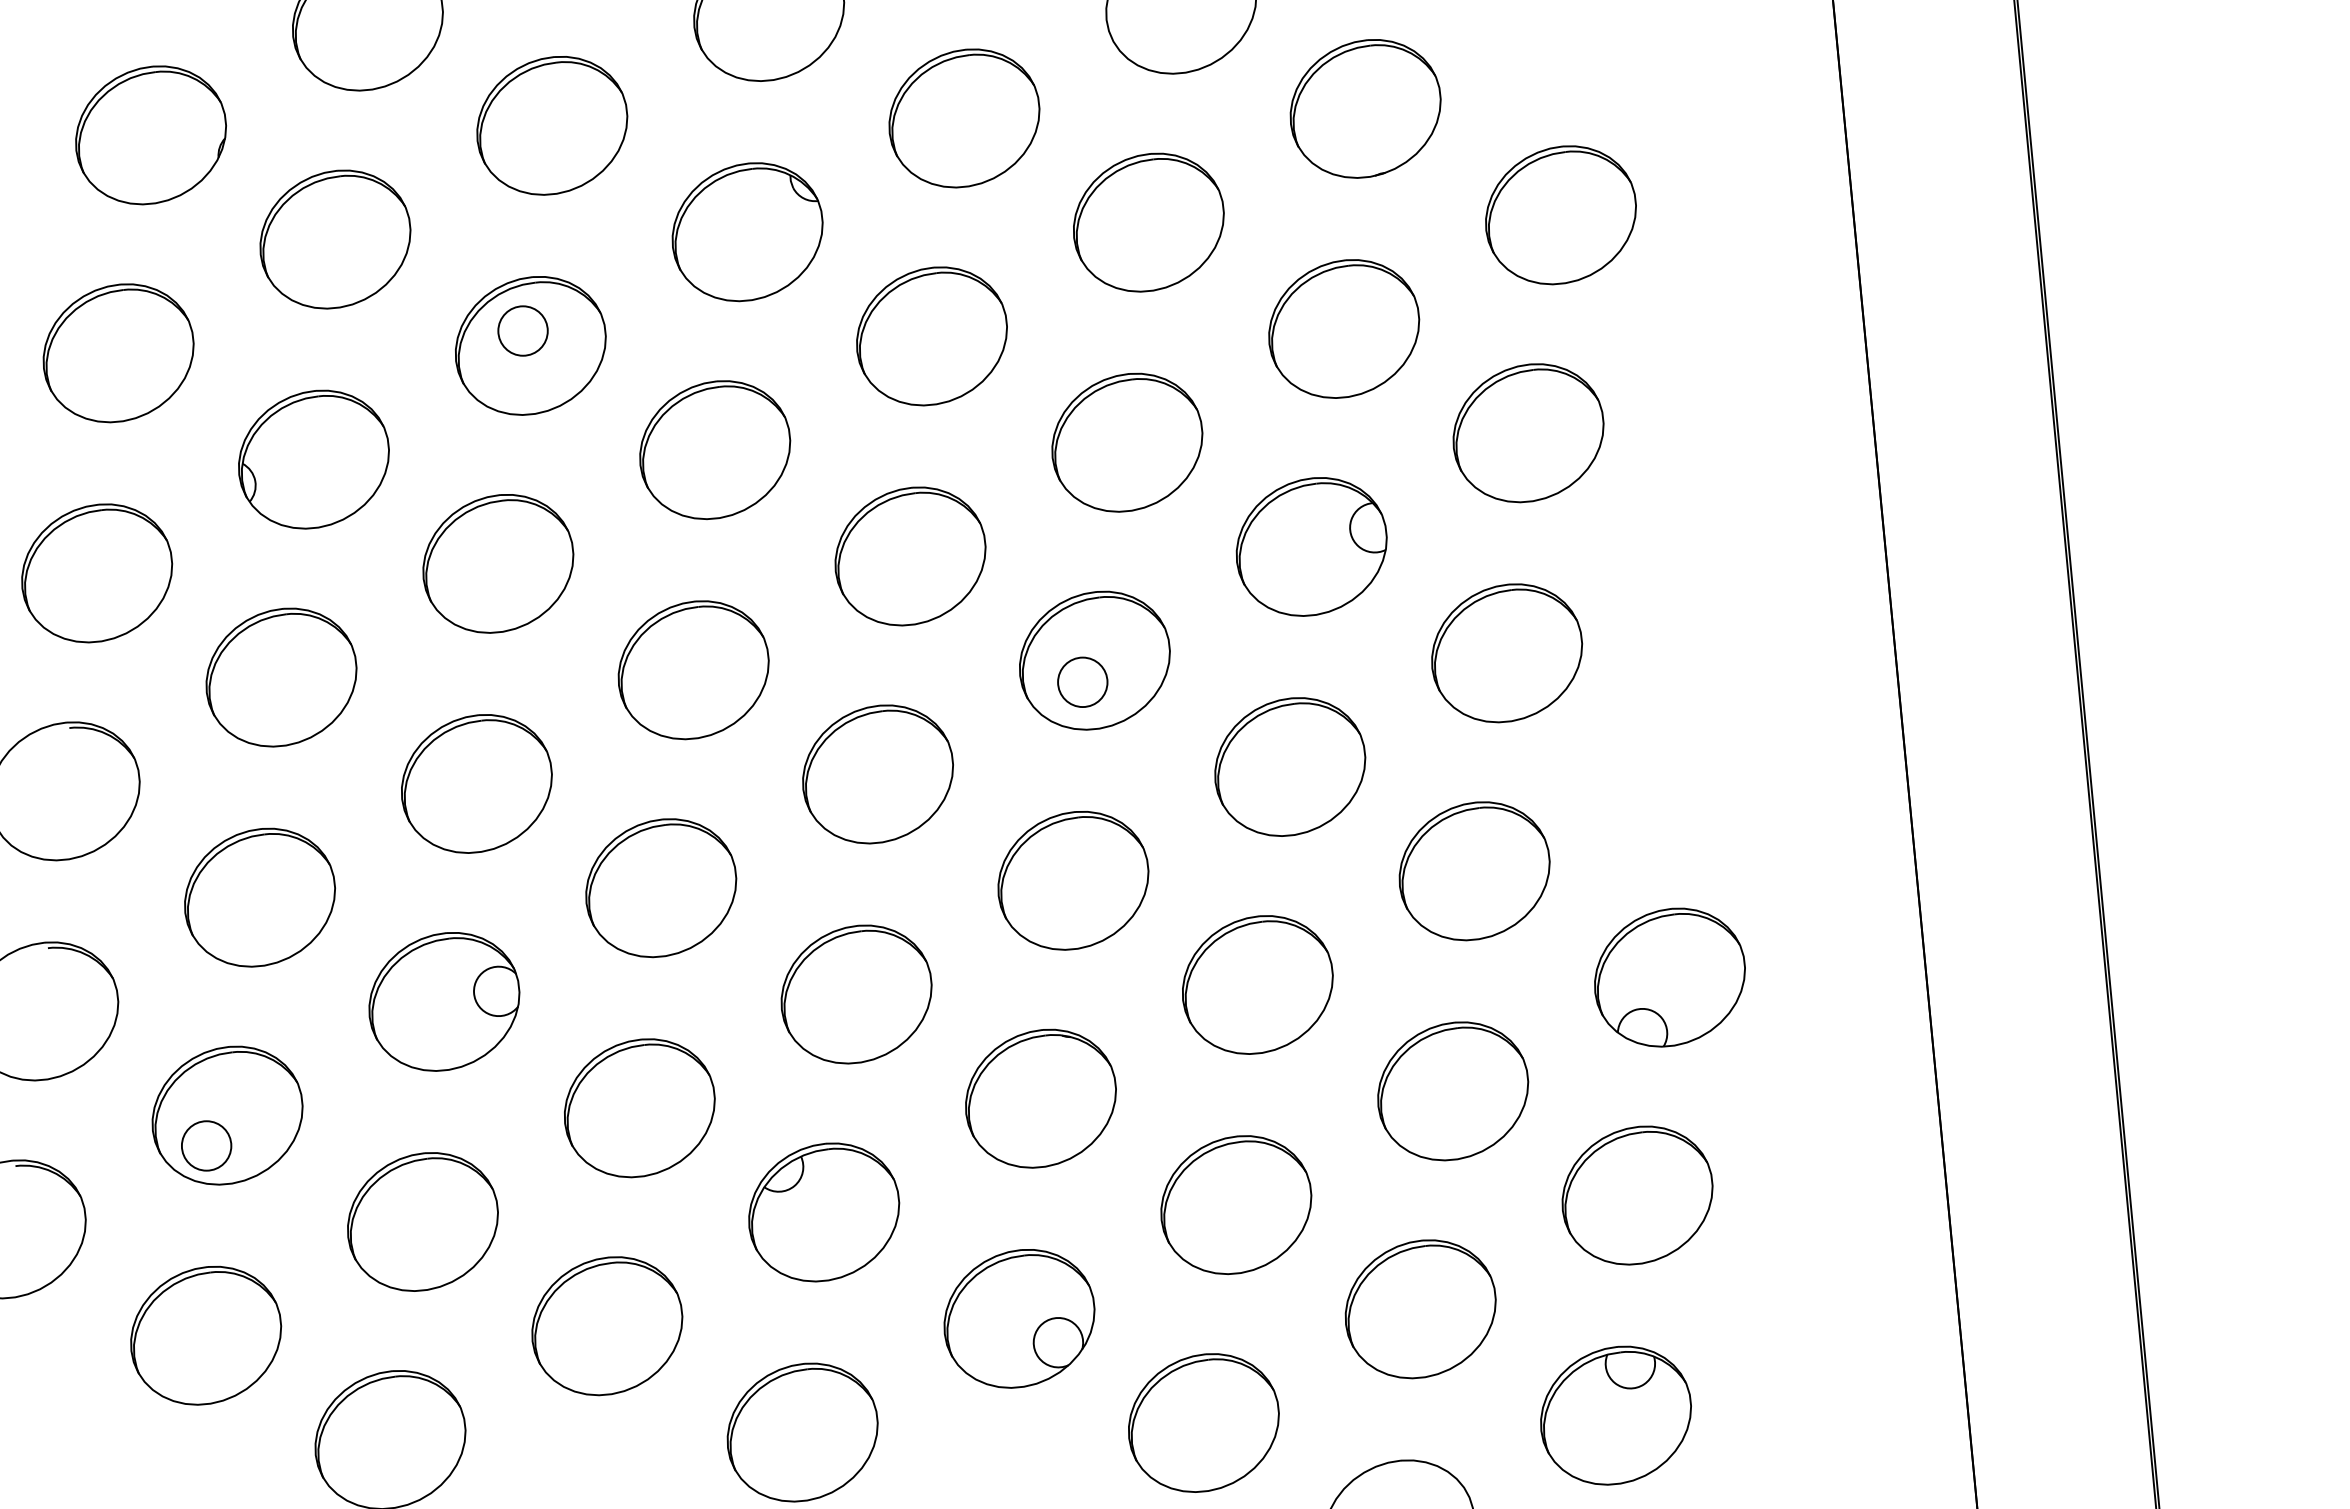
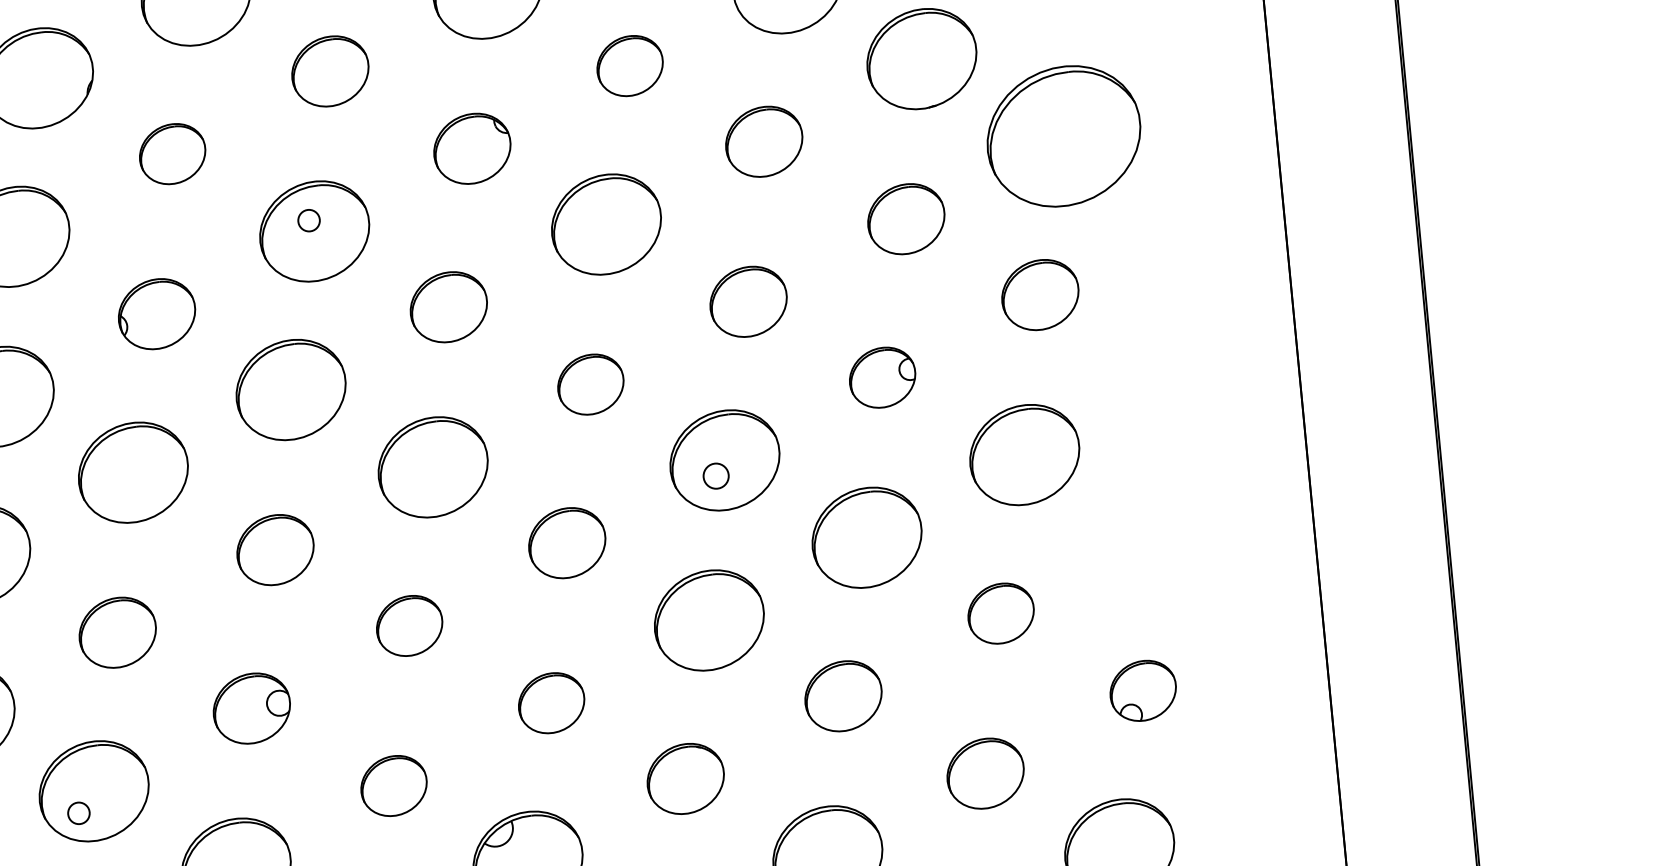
part: (964, 118) -> (630, 66), size x0.6
part: (552, 125) -> (330, 71), size x0.7
part: (1560, 215) -> (1063, 136), size x1.4
part: (1148, 222) -> (763, 141), size x0.7
part: (747, 232) -> (472, 149), size x0.7
part: (335, 239) -> (172, 154), size x0.6
part: (1344, 328) -> (906, 218), size x0.7
circle: (522, 330) -> (308, 220), size x0.6
part: (1528, 433) -> (1040, 295), size x0.7
part: (1127, 442) -> (748, 301), size x0.7
part: (715, 449) -> (449, 306), size x0.7
part: (313, 459) -> (156, 314), size x0.7
part: (1311, 546) -> (882, 377), size x0.6
part: (910, 556) -> (590, 384), size x0.6
circle: (1082, 682) -> (715, 476), size x0.7
part: (877, 774) -> (566, 543), size x0.7
part: (476, 783) -> (275, 549), size x0.7
part: (1474, 871) -> (1001, 613), size x0.6
part: (661, 888) -> (409, 626), size x0.6
part: (259, 897) -> (117, 632), size x0.7
part: (1669, 977) -> (1142, 690), size x0.6
part: (1257, 984) -> (843, 695), size x0.7
part: (856, 994) -> (551, 703), size x0.6
part: (444, 1001) -> (251, 708), size x0.7
part: (1453, 1091) -> (985, 773), size x0.7
part: (1040, 1098) -> (685, 778), size x0.7
part: (639, 1108) -> (393, 786), size x0.6
circle: (206, 1145) -> (78, 813), size x0.6

